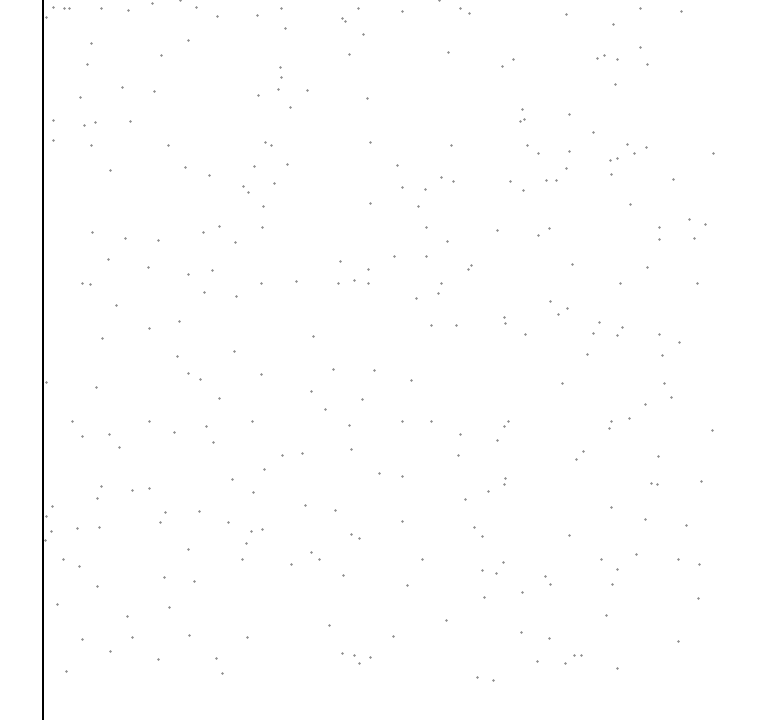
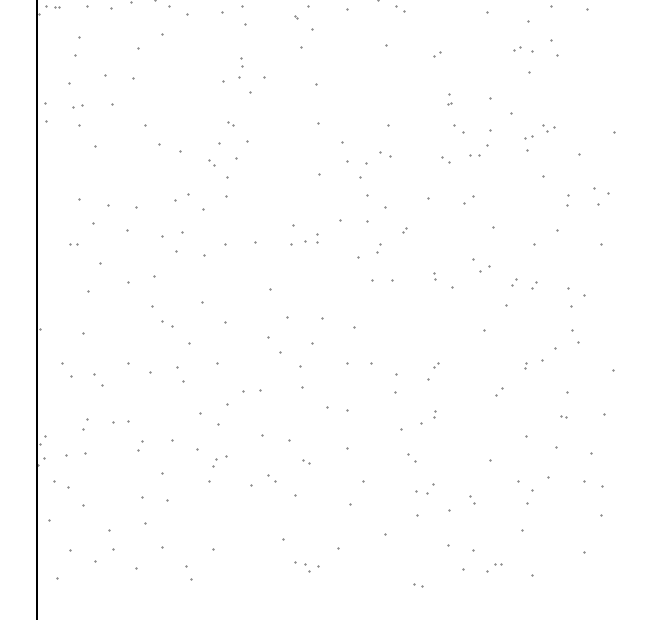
part: (507, 63) -> (437, 54), size x0.62
part: (636, 149) -> (548, 128), size x0.71
part: (517, 185) -> (445, 159), size x0.62
part: (368, 276) -> (317, 238), size x0.62
part: (597, 328) -> (514, 282), size x0.62
part: (249, 537) -> (214, 462), size x0.62
part: (485, 679) -> (418, 585), size x0.62

